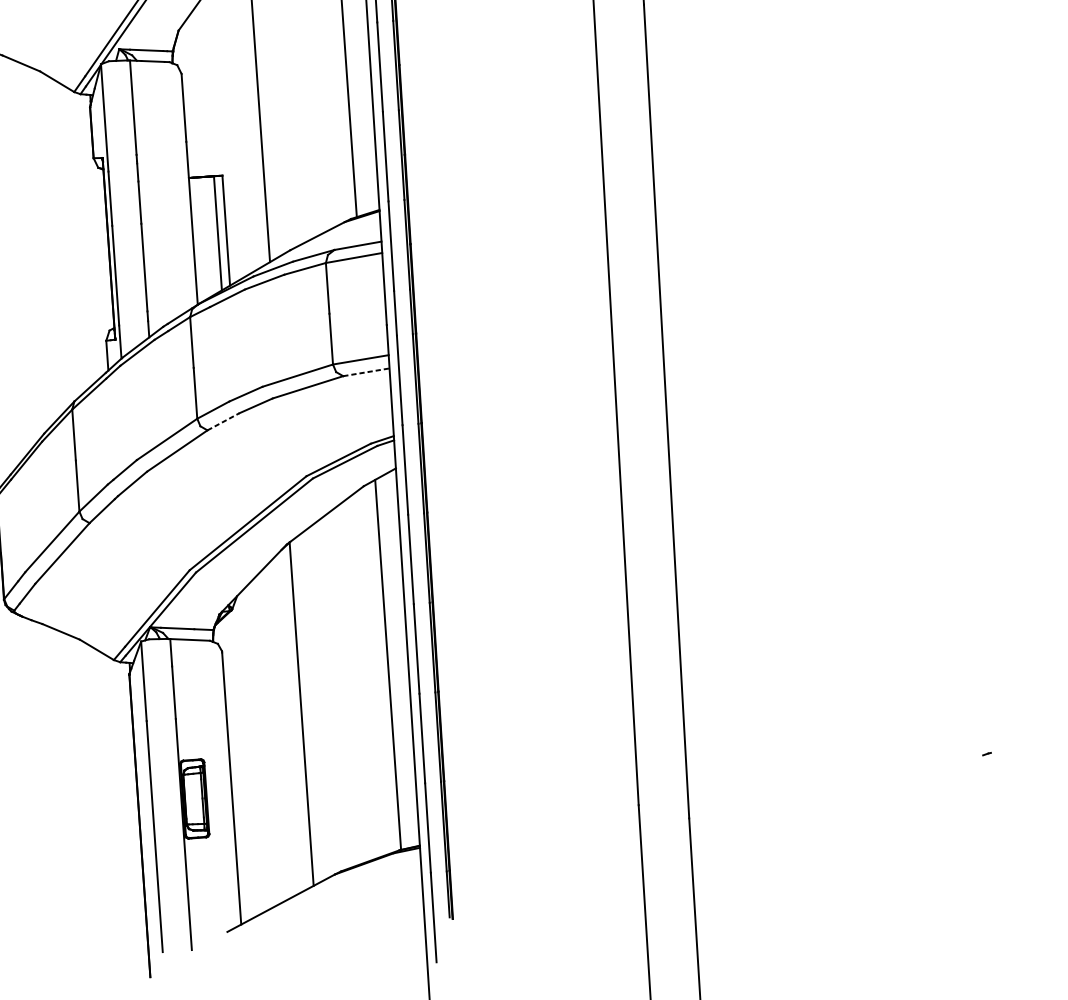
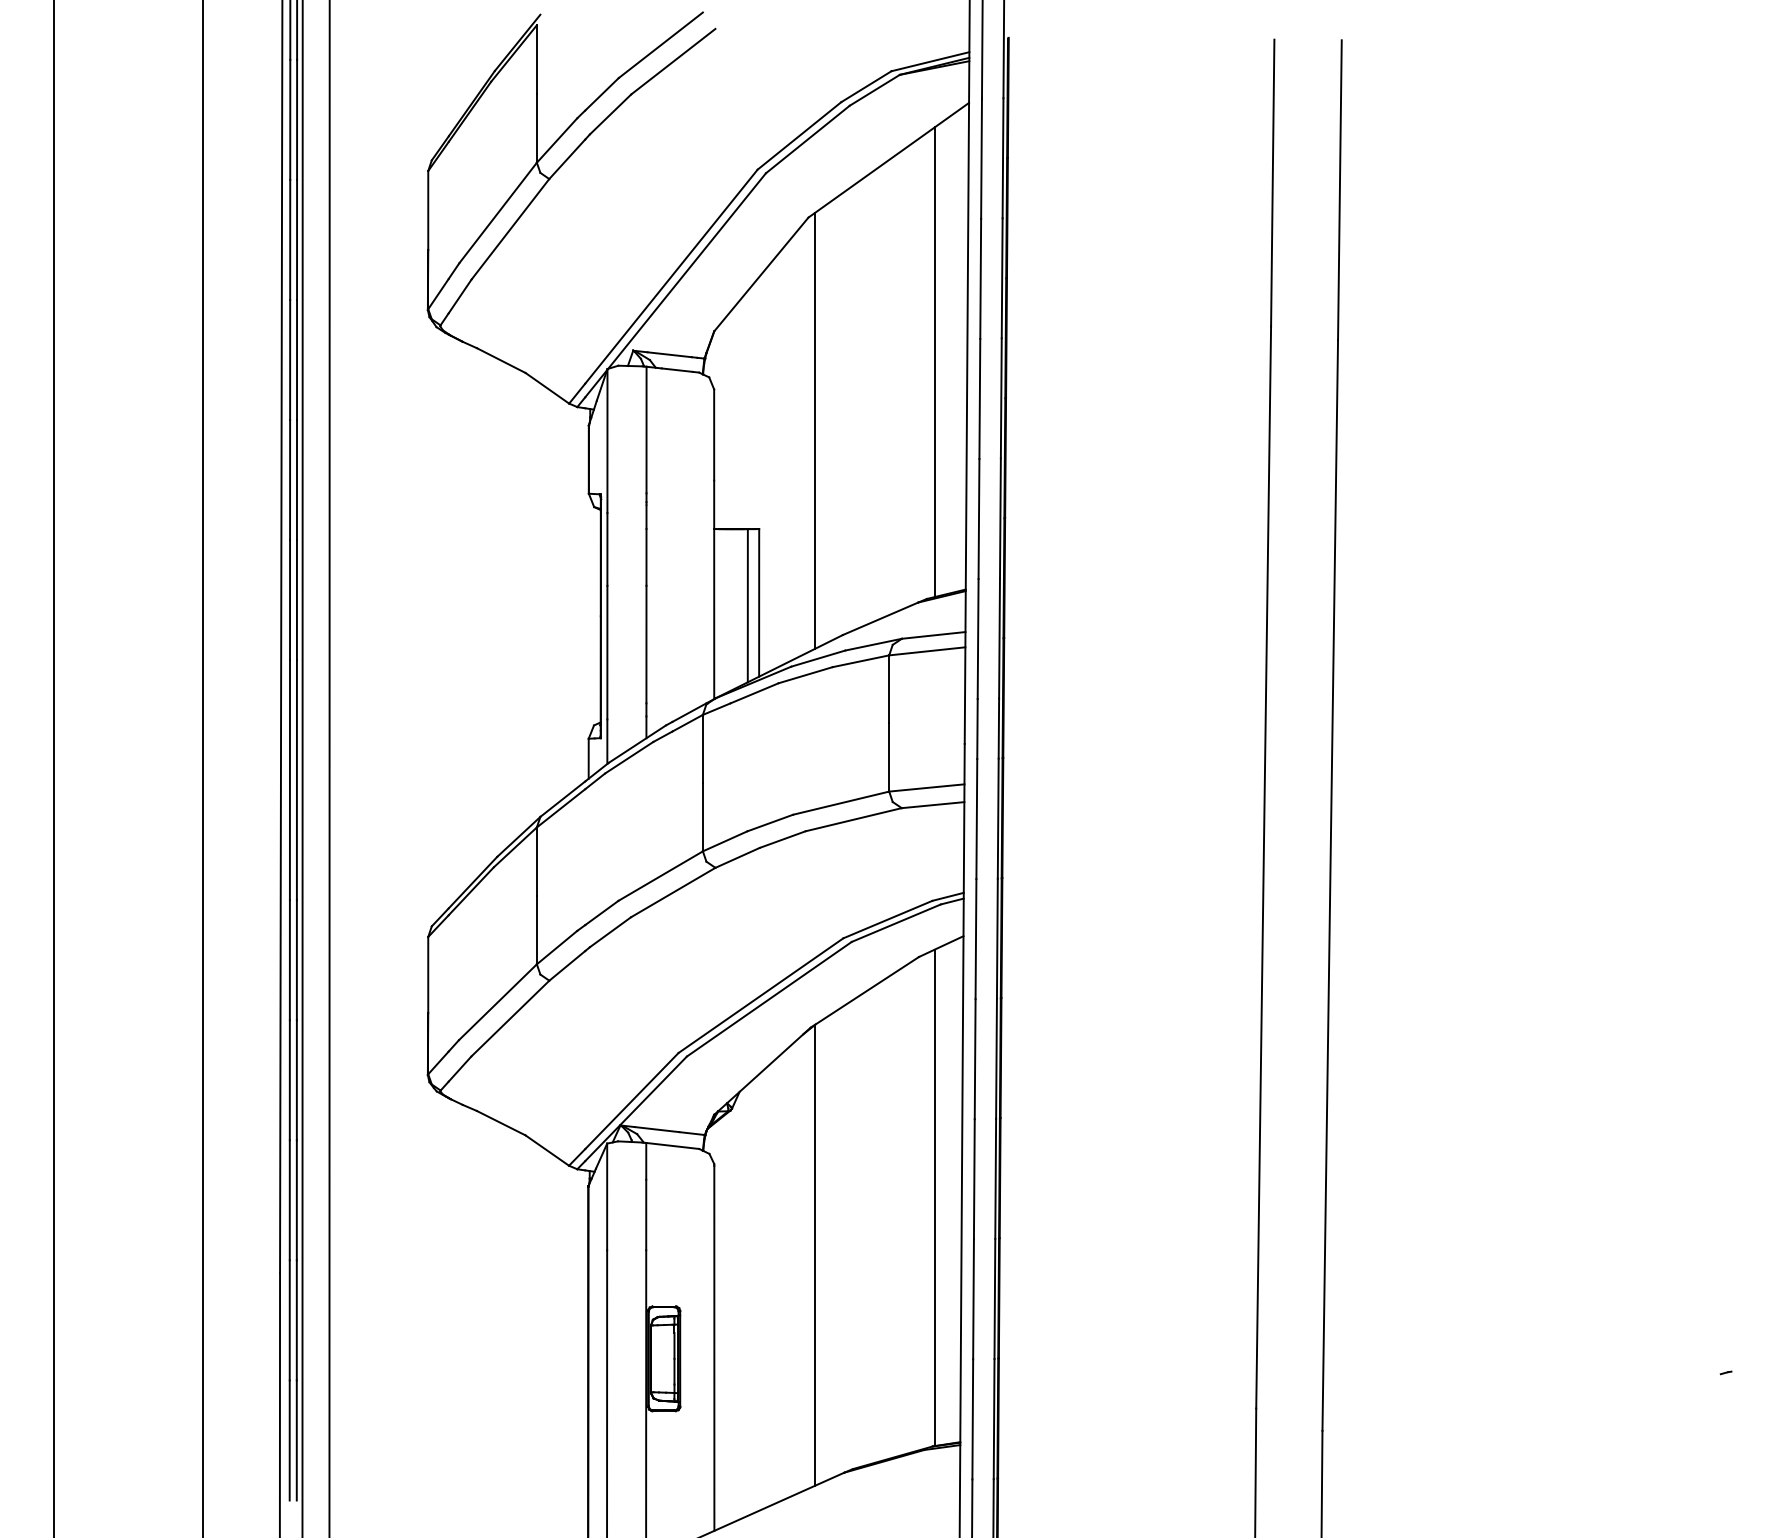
line: (366, 372) -> (933, 805), dashed -> solid
line: (224, 421) -> (738, 857), dashed -> solid

